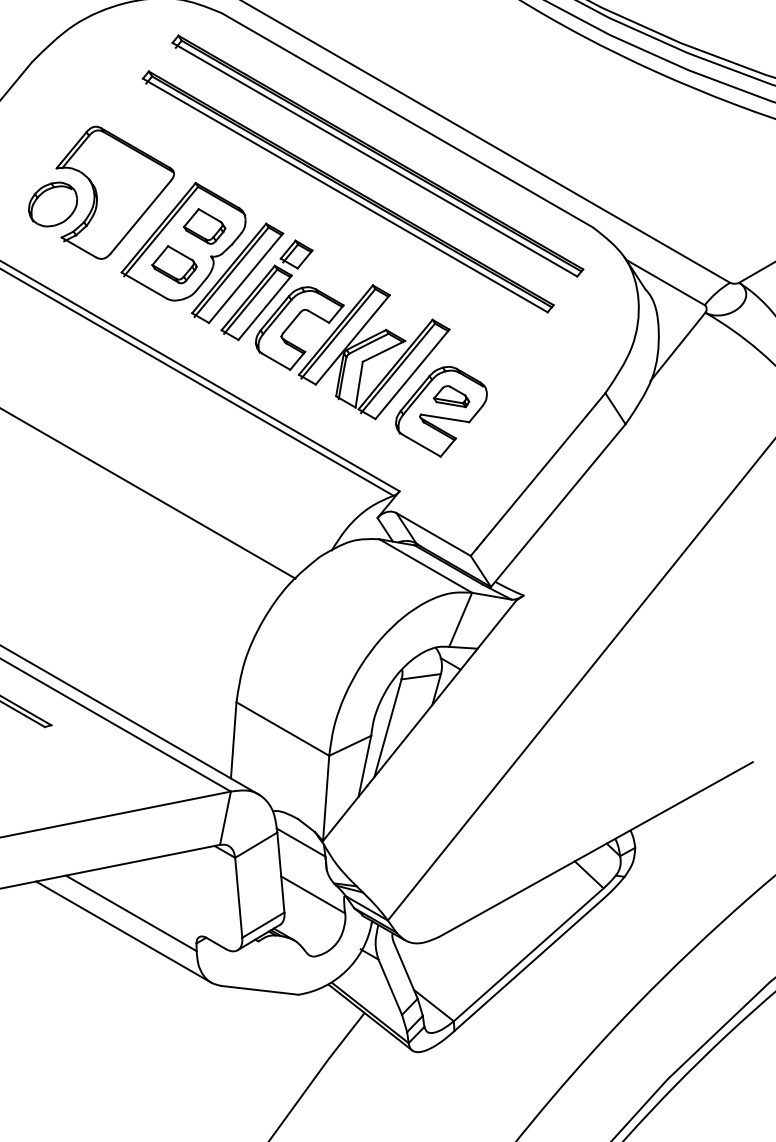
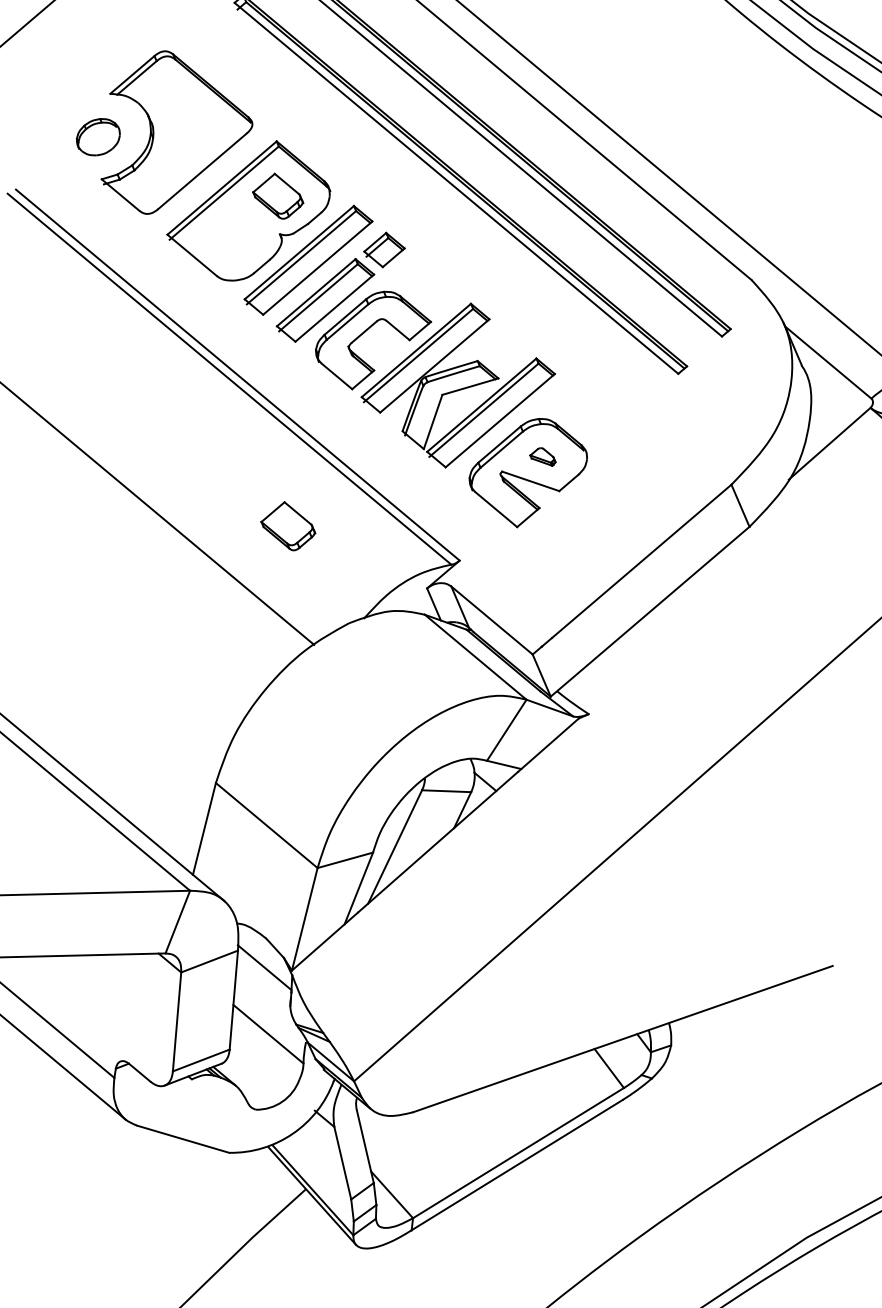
part: (53, 204) -> (98, 137), size x0.7
part: (174, 264) -> (288, 525), moved
part: (451, 396) -> (543, 456), size x0.6

